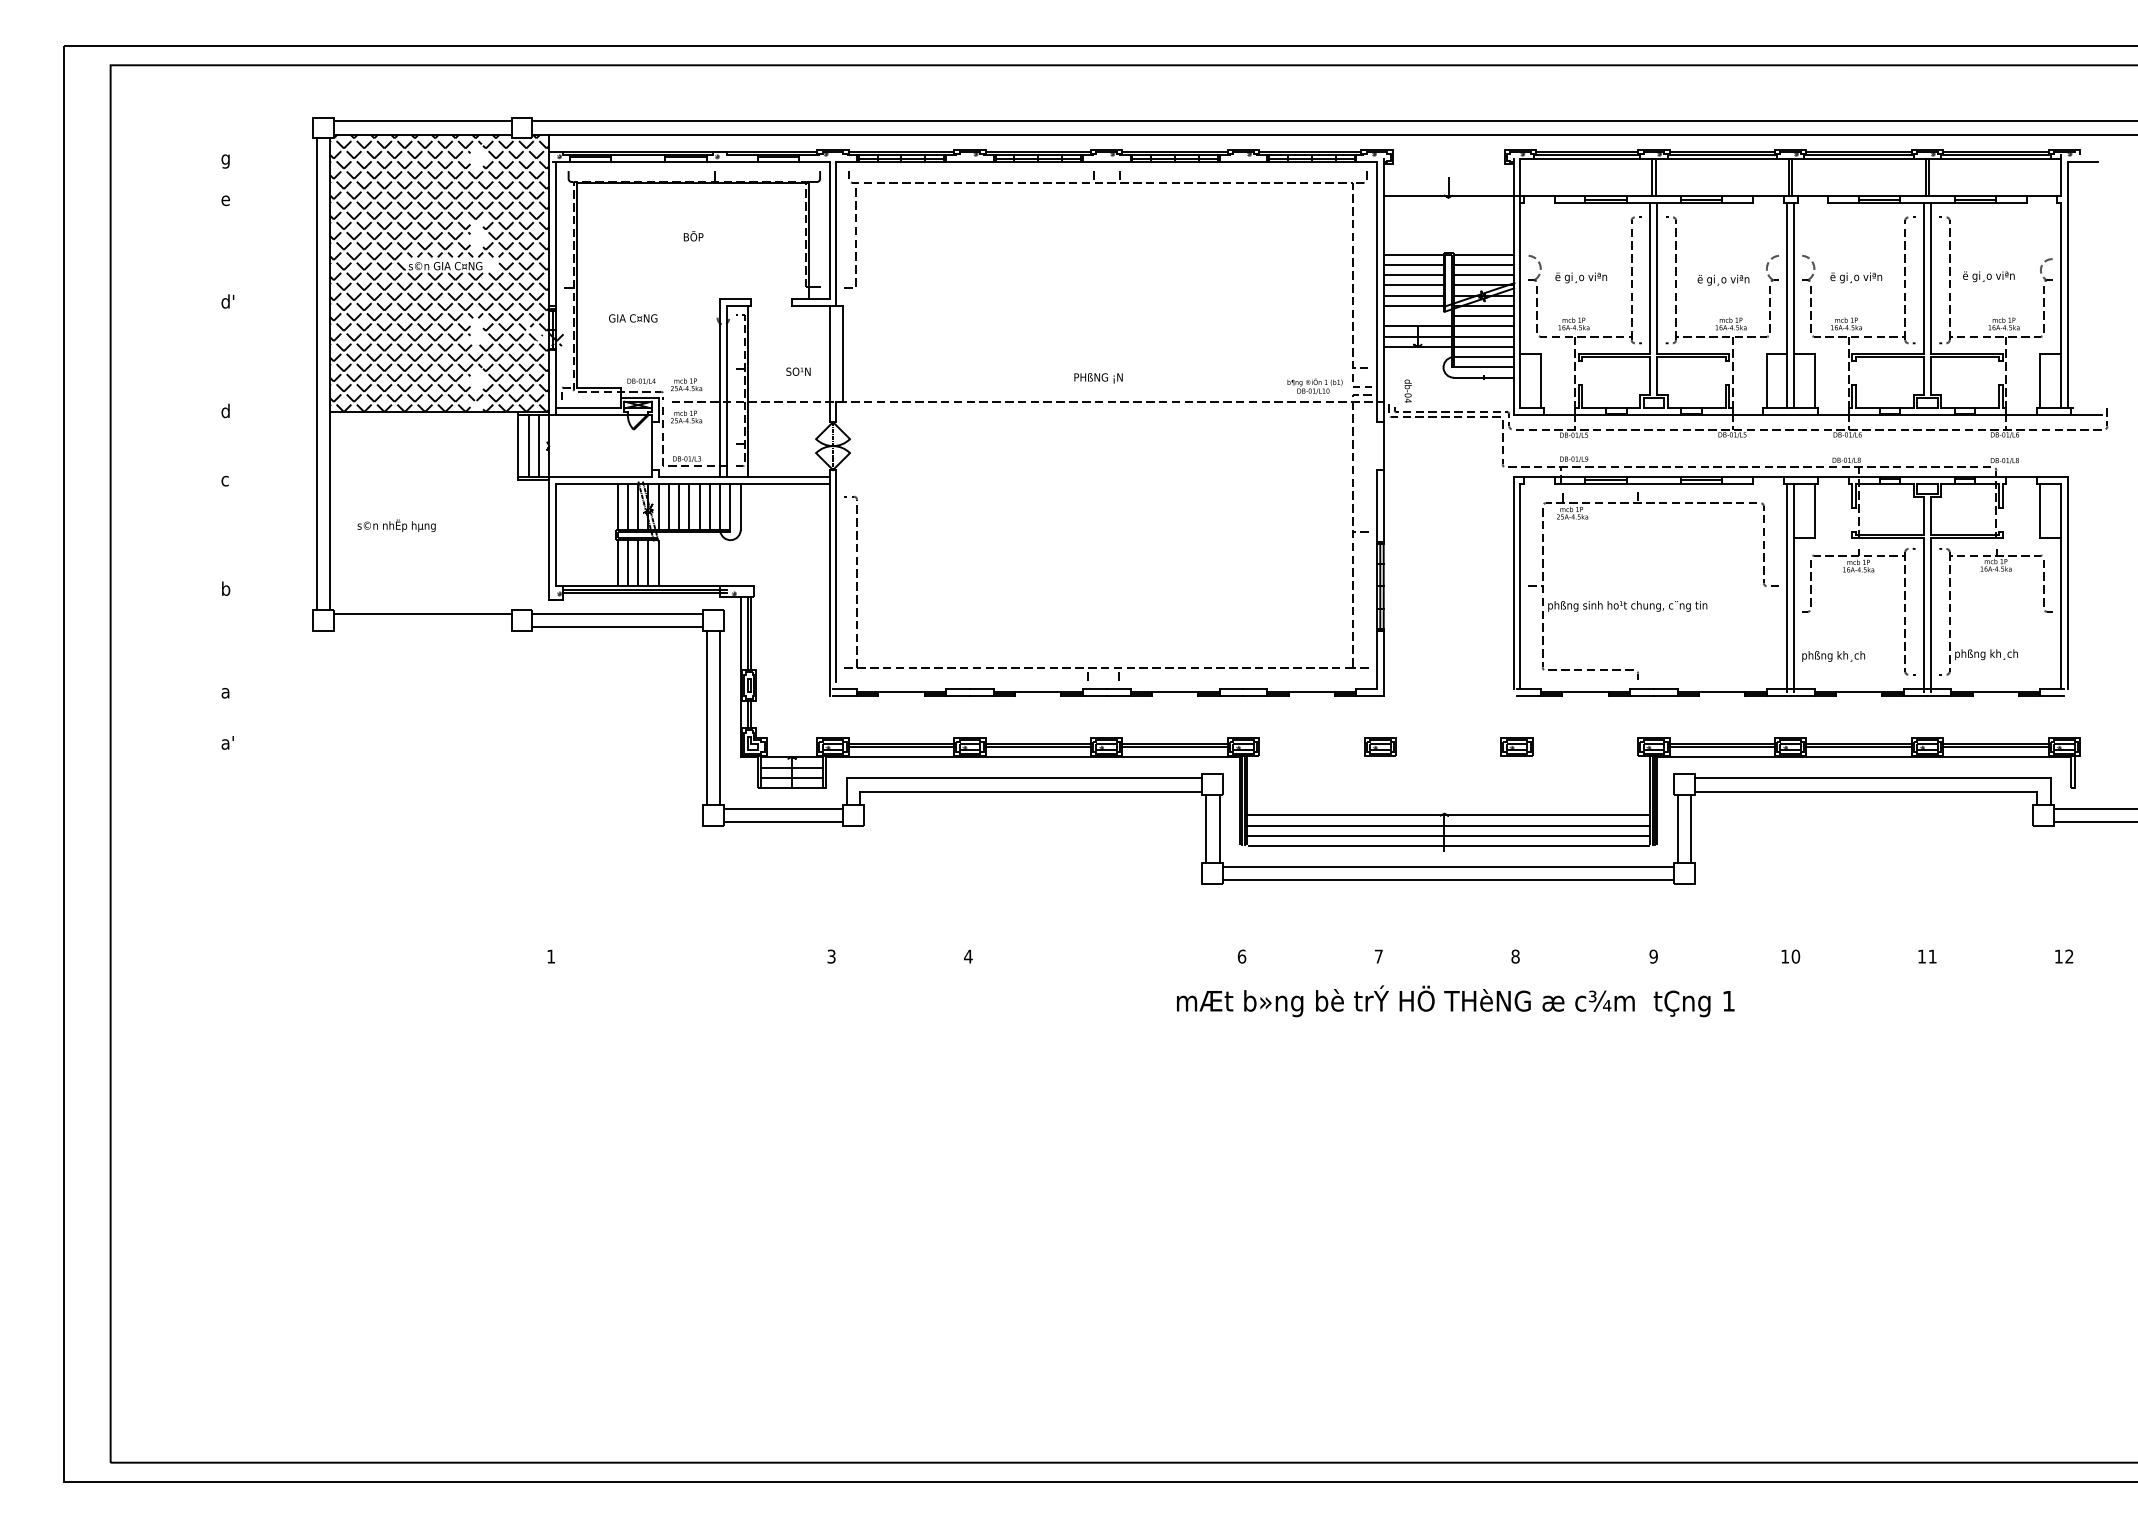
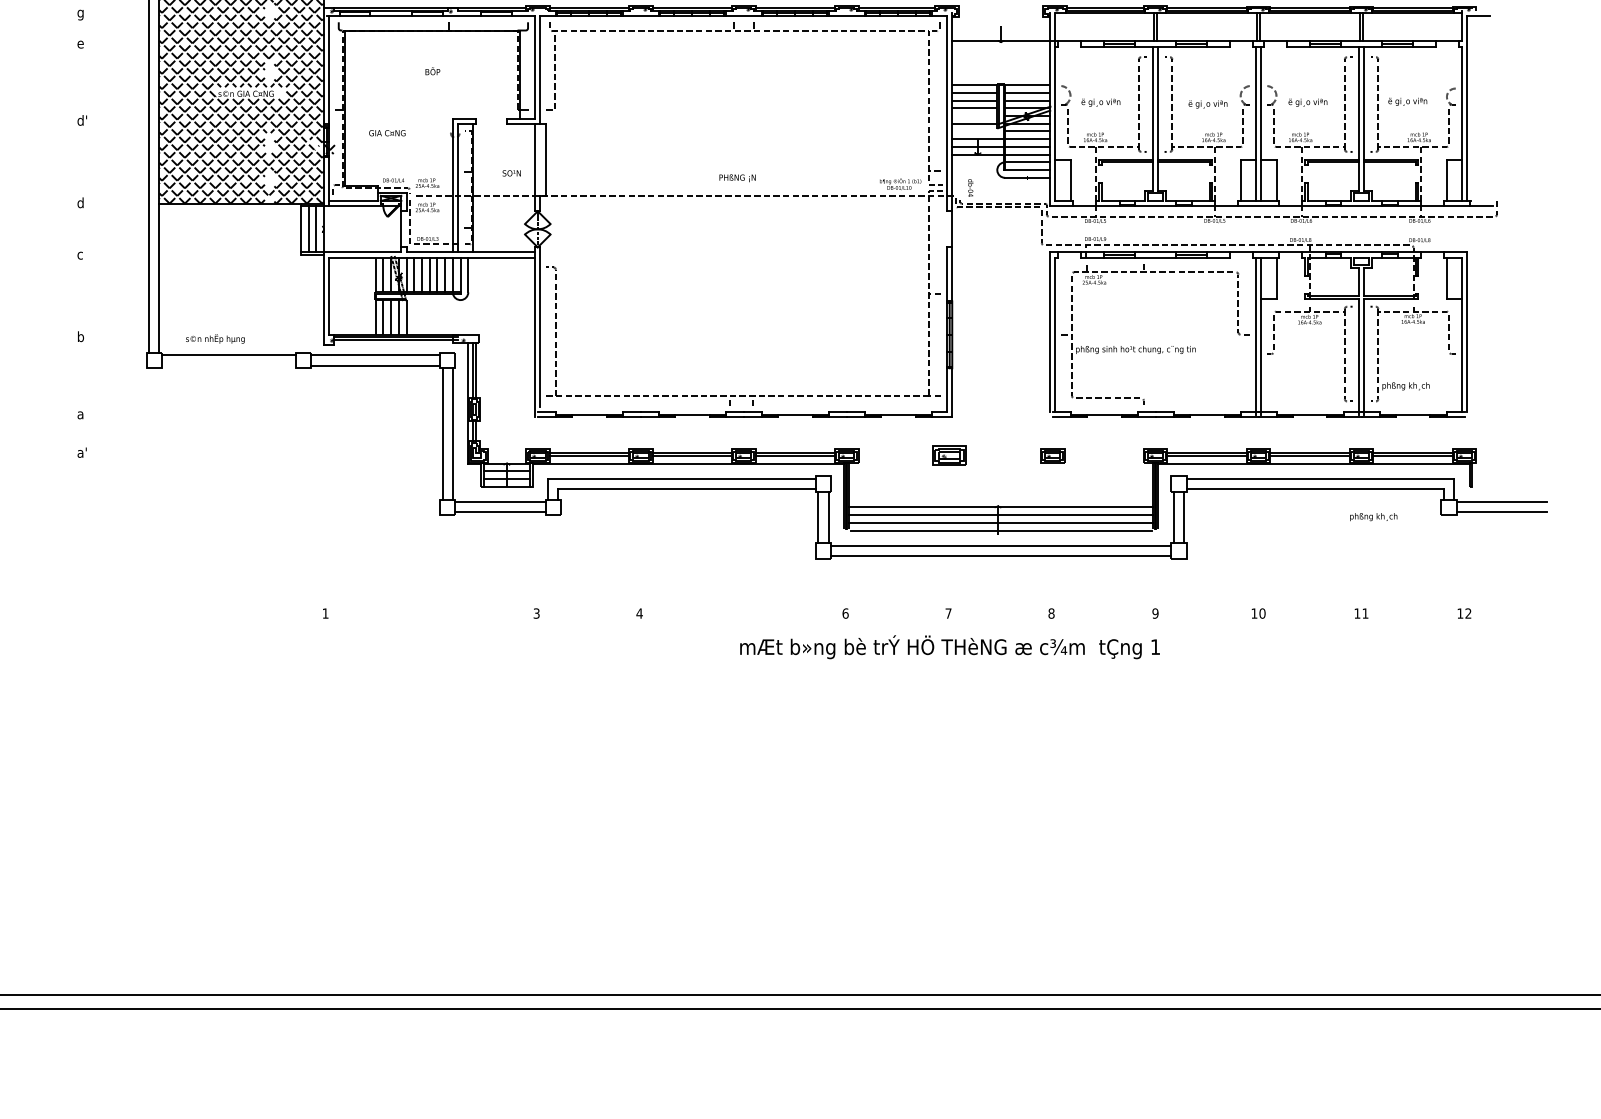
line: (1413, 295) -> (974, 115), removed
text: (396, 525) -> (215, 338), moved
text: (1833, 656) -> (1373, 517), moved
part: (1380, 746) -> (949, 455), size x1.4
text: (1455, 1001) -> (949, 647), moved

